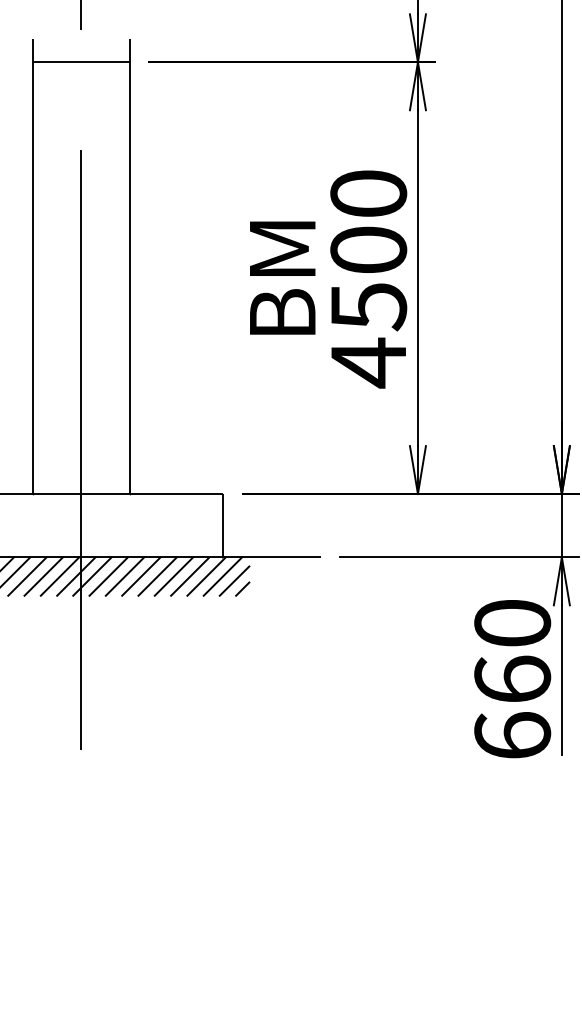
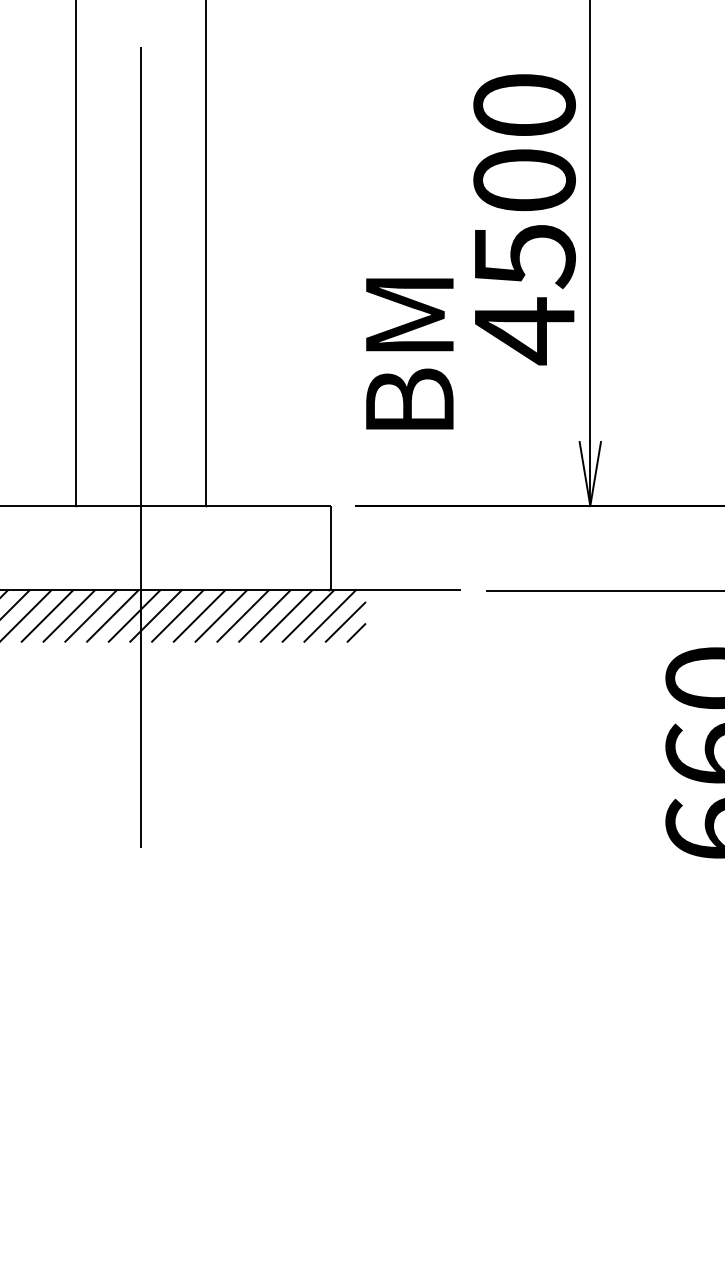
text: (282, 277) -> (409, 353), moved

